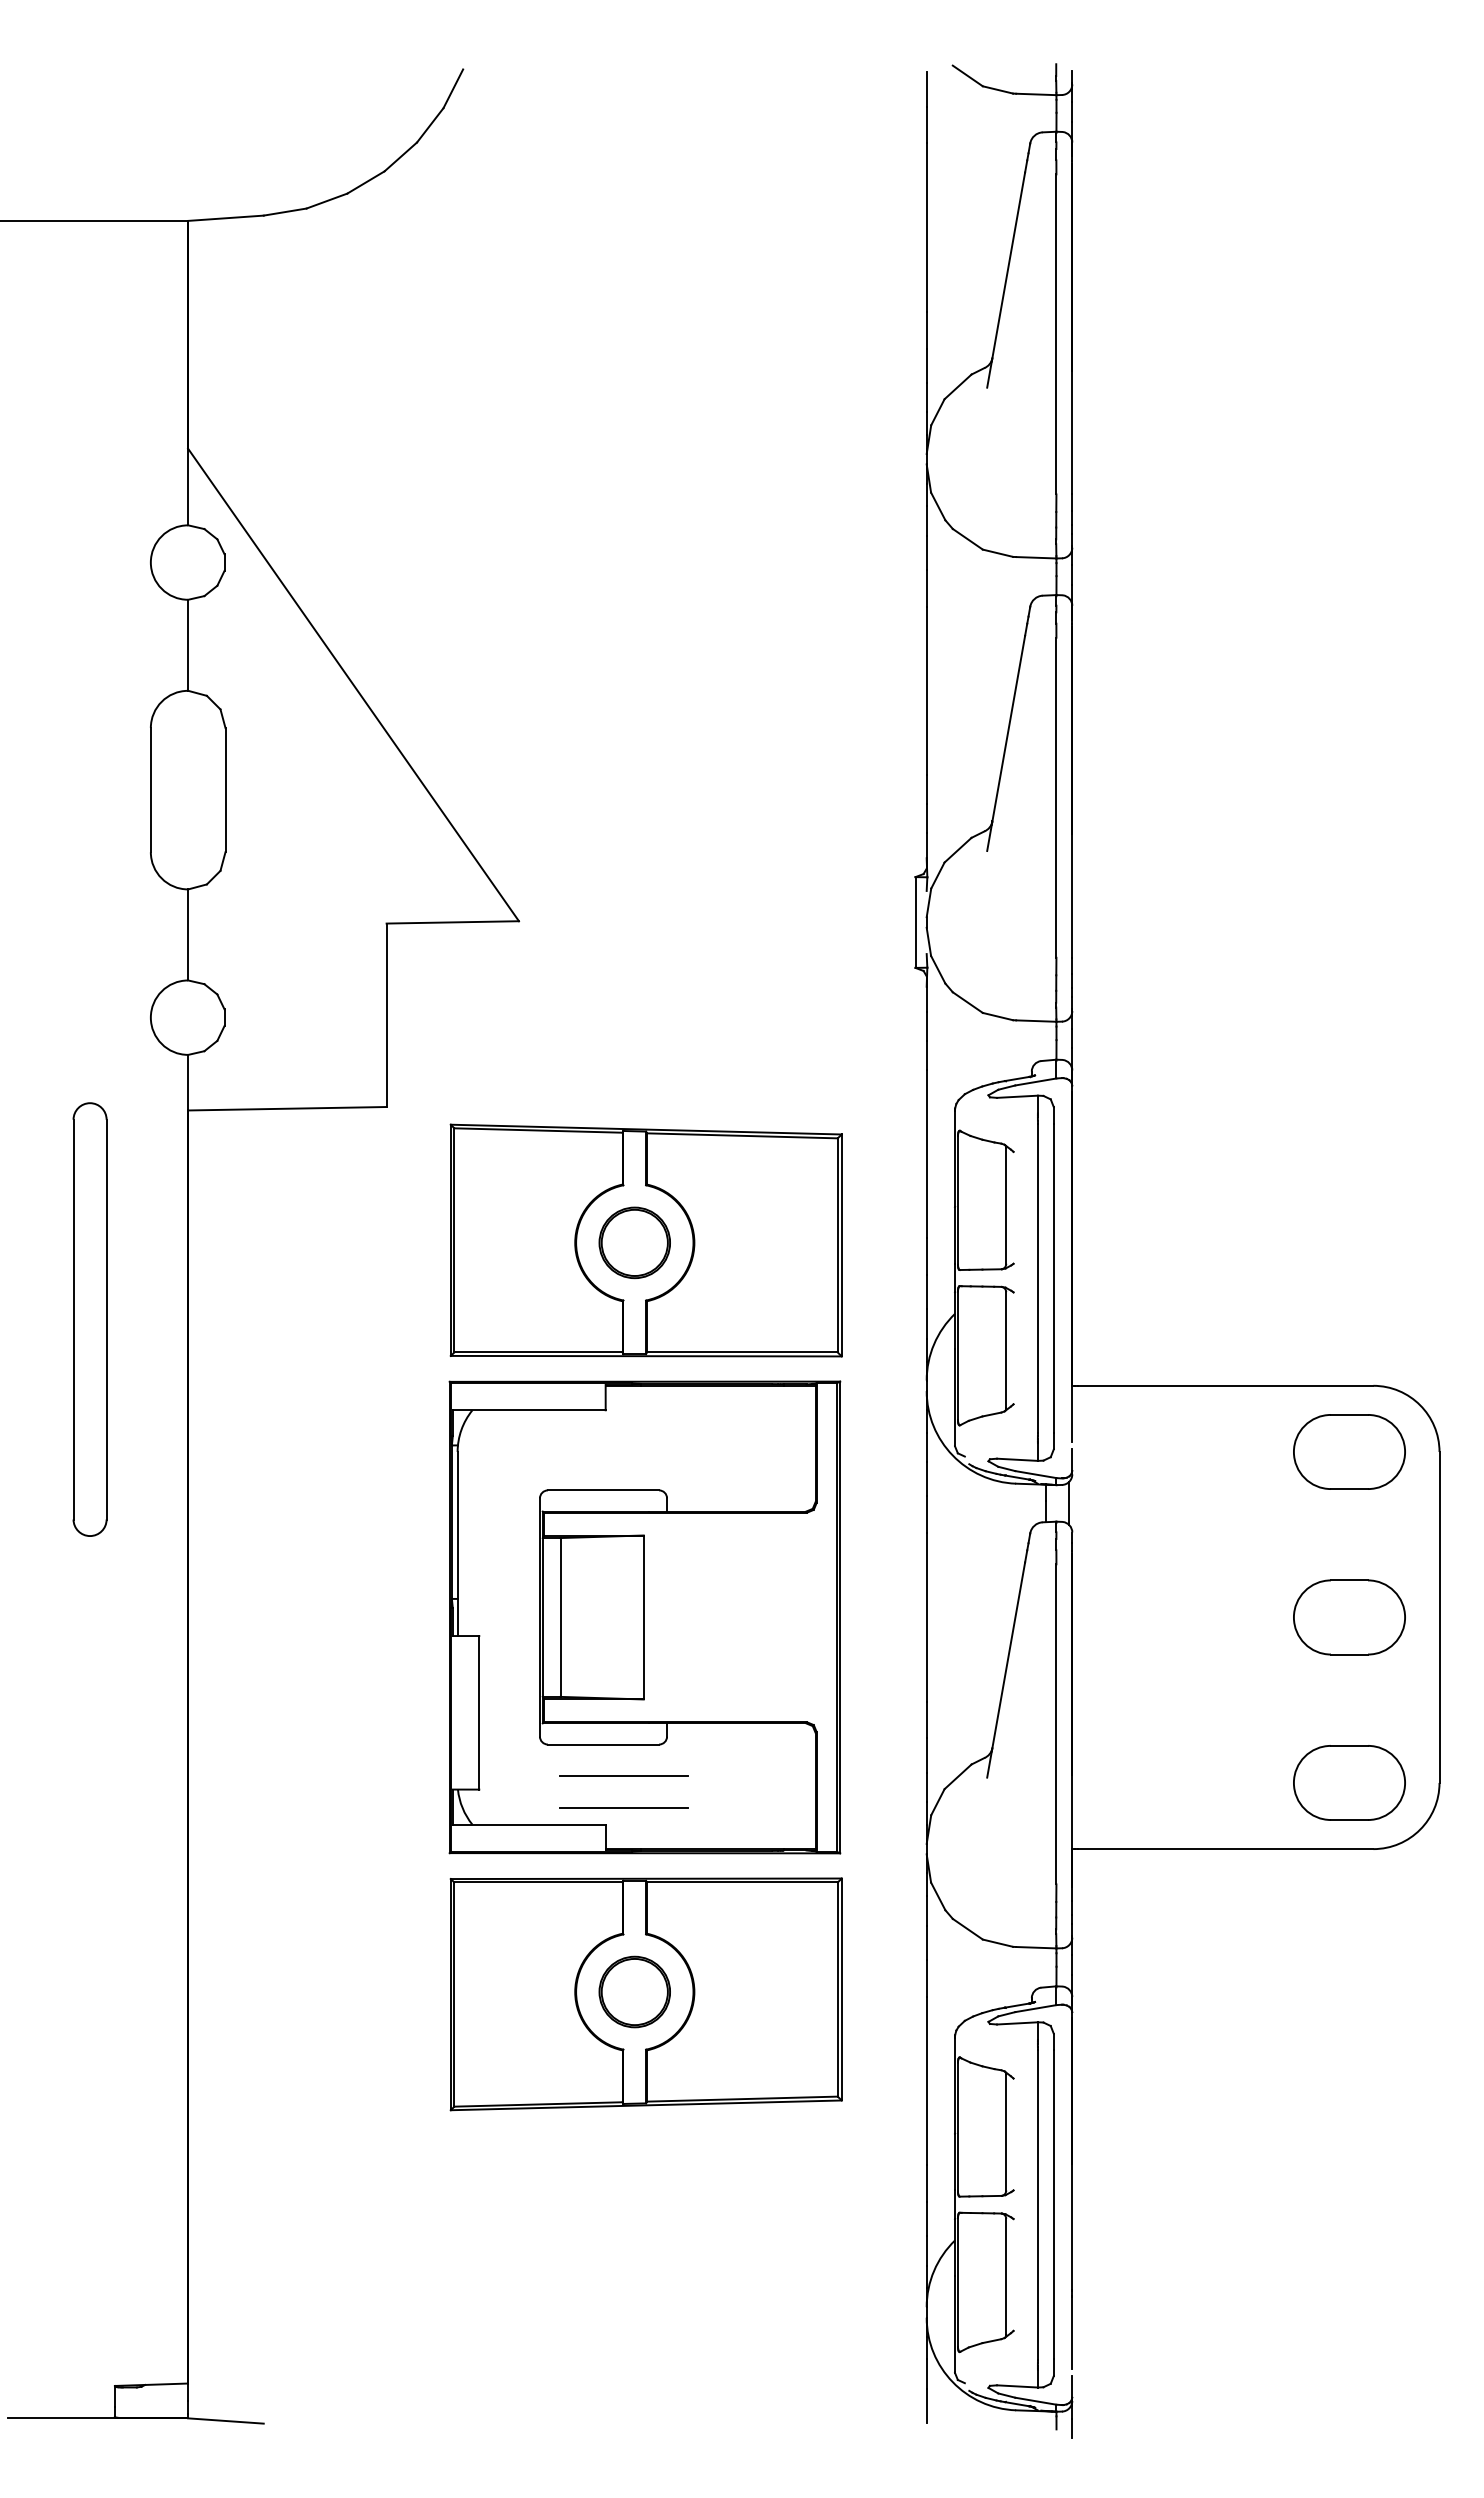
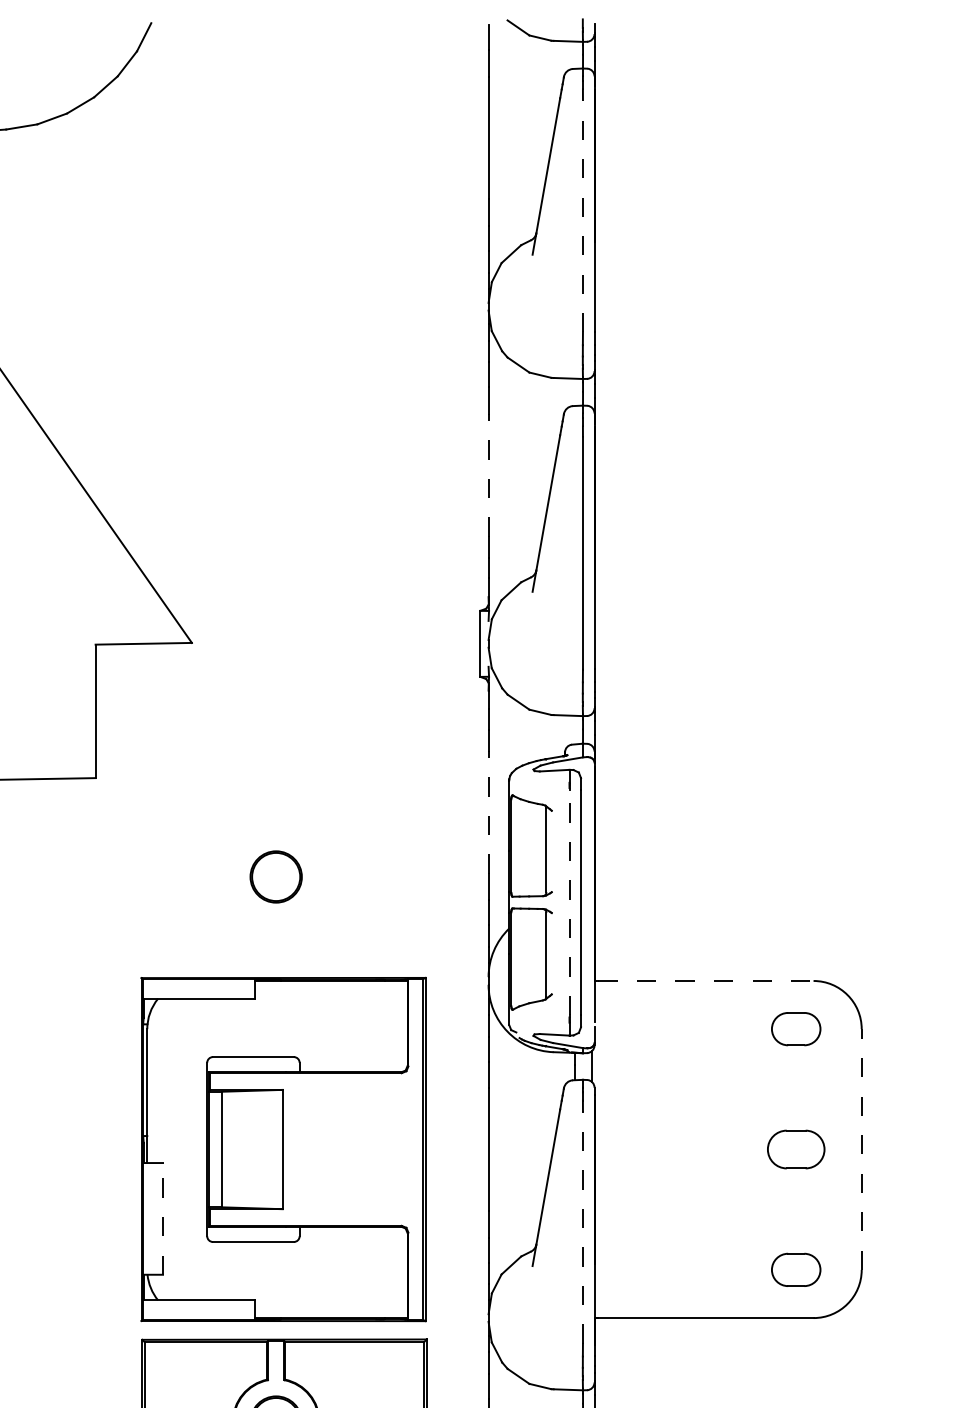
line: (1056, 333) -> (583, 215), solid -> dashed
line: (926, 690) -> (488, 475), solid -> dashed
line: (926, 1153) -> (488, 811), solid -> dashed
part: (645, 1240) -> (283, 875), removed
line: (1037, 1278) -> (569, 902), solid -> dashed
line: (1225, 1385) -> (705, 980), solid -> dashed
part: (1349, 1451) -> (796, 1028), size x0.6
line: (1439, 1616) -> (861, 1148), solid -> dashed
part: (1349, 1617) -> (796, 1149), size x0.7
line: (479, 1712) -> (163, 1218), solid -> dashed
line: (1056, 1723) -> (583, 1226), solid -> dashed
line: (623, 1776) -> (267, 1265), removed
part: (1349, 1782) -> (796, 1269), size x0.6
line: (623, 1808) -> (267, 1288), removed

